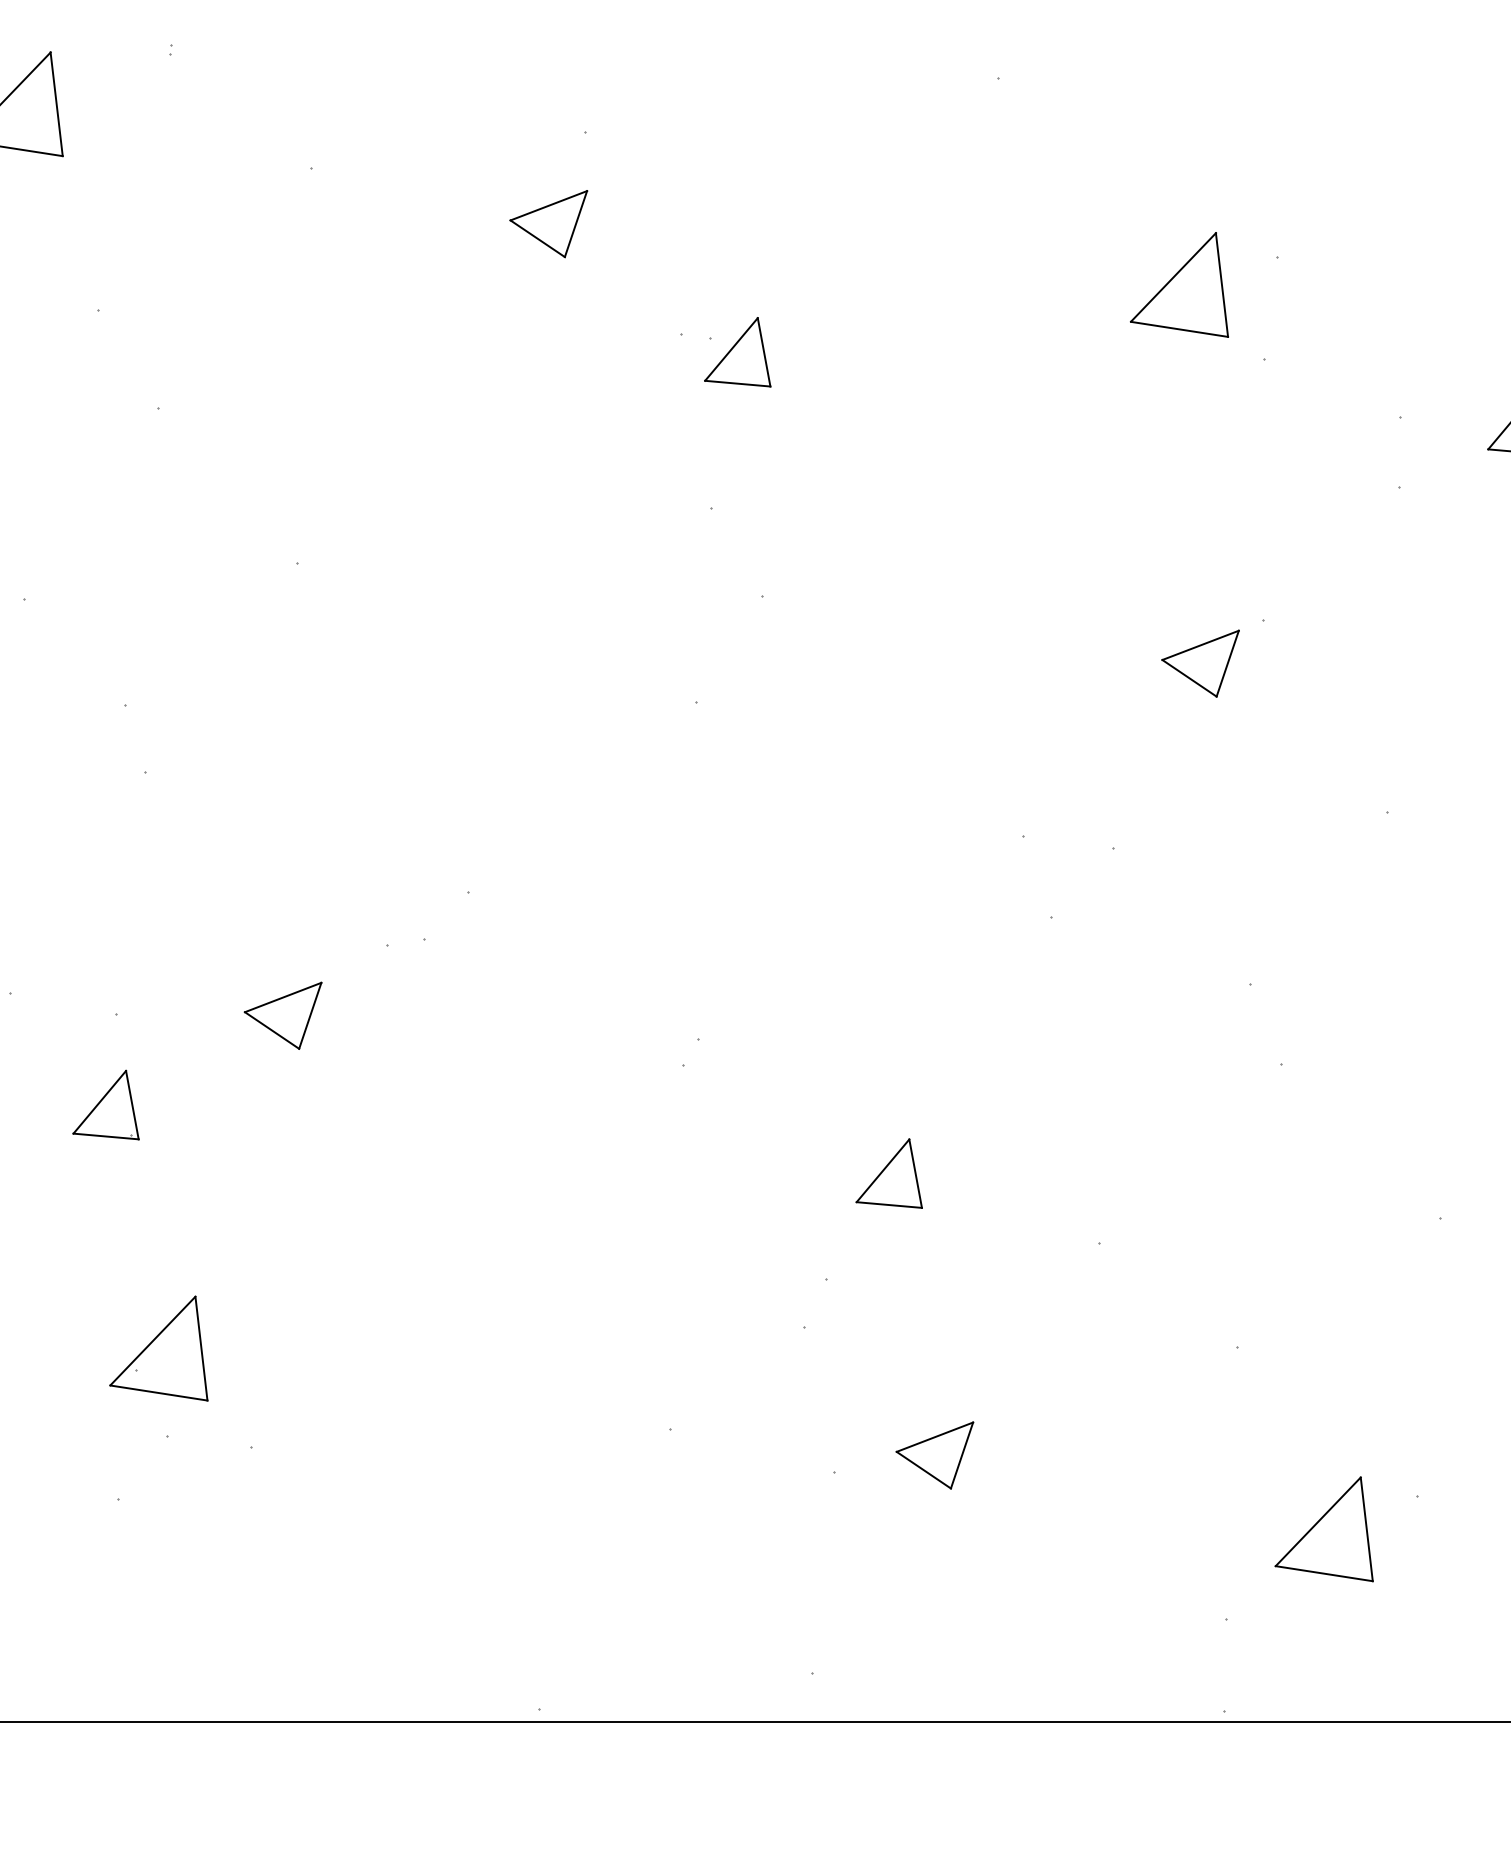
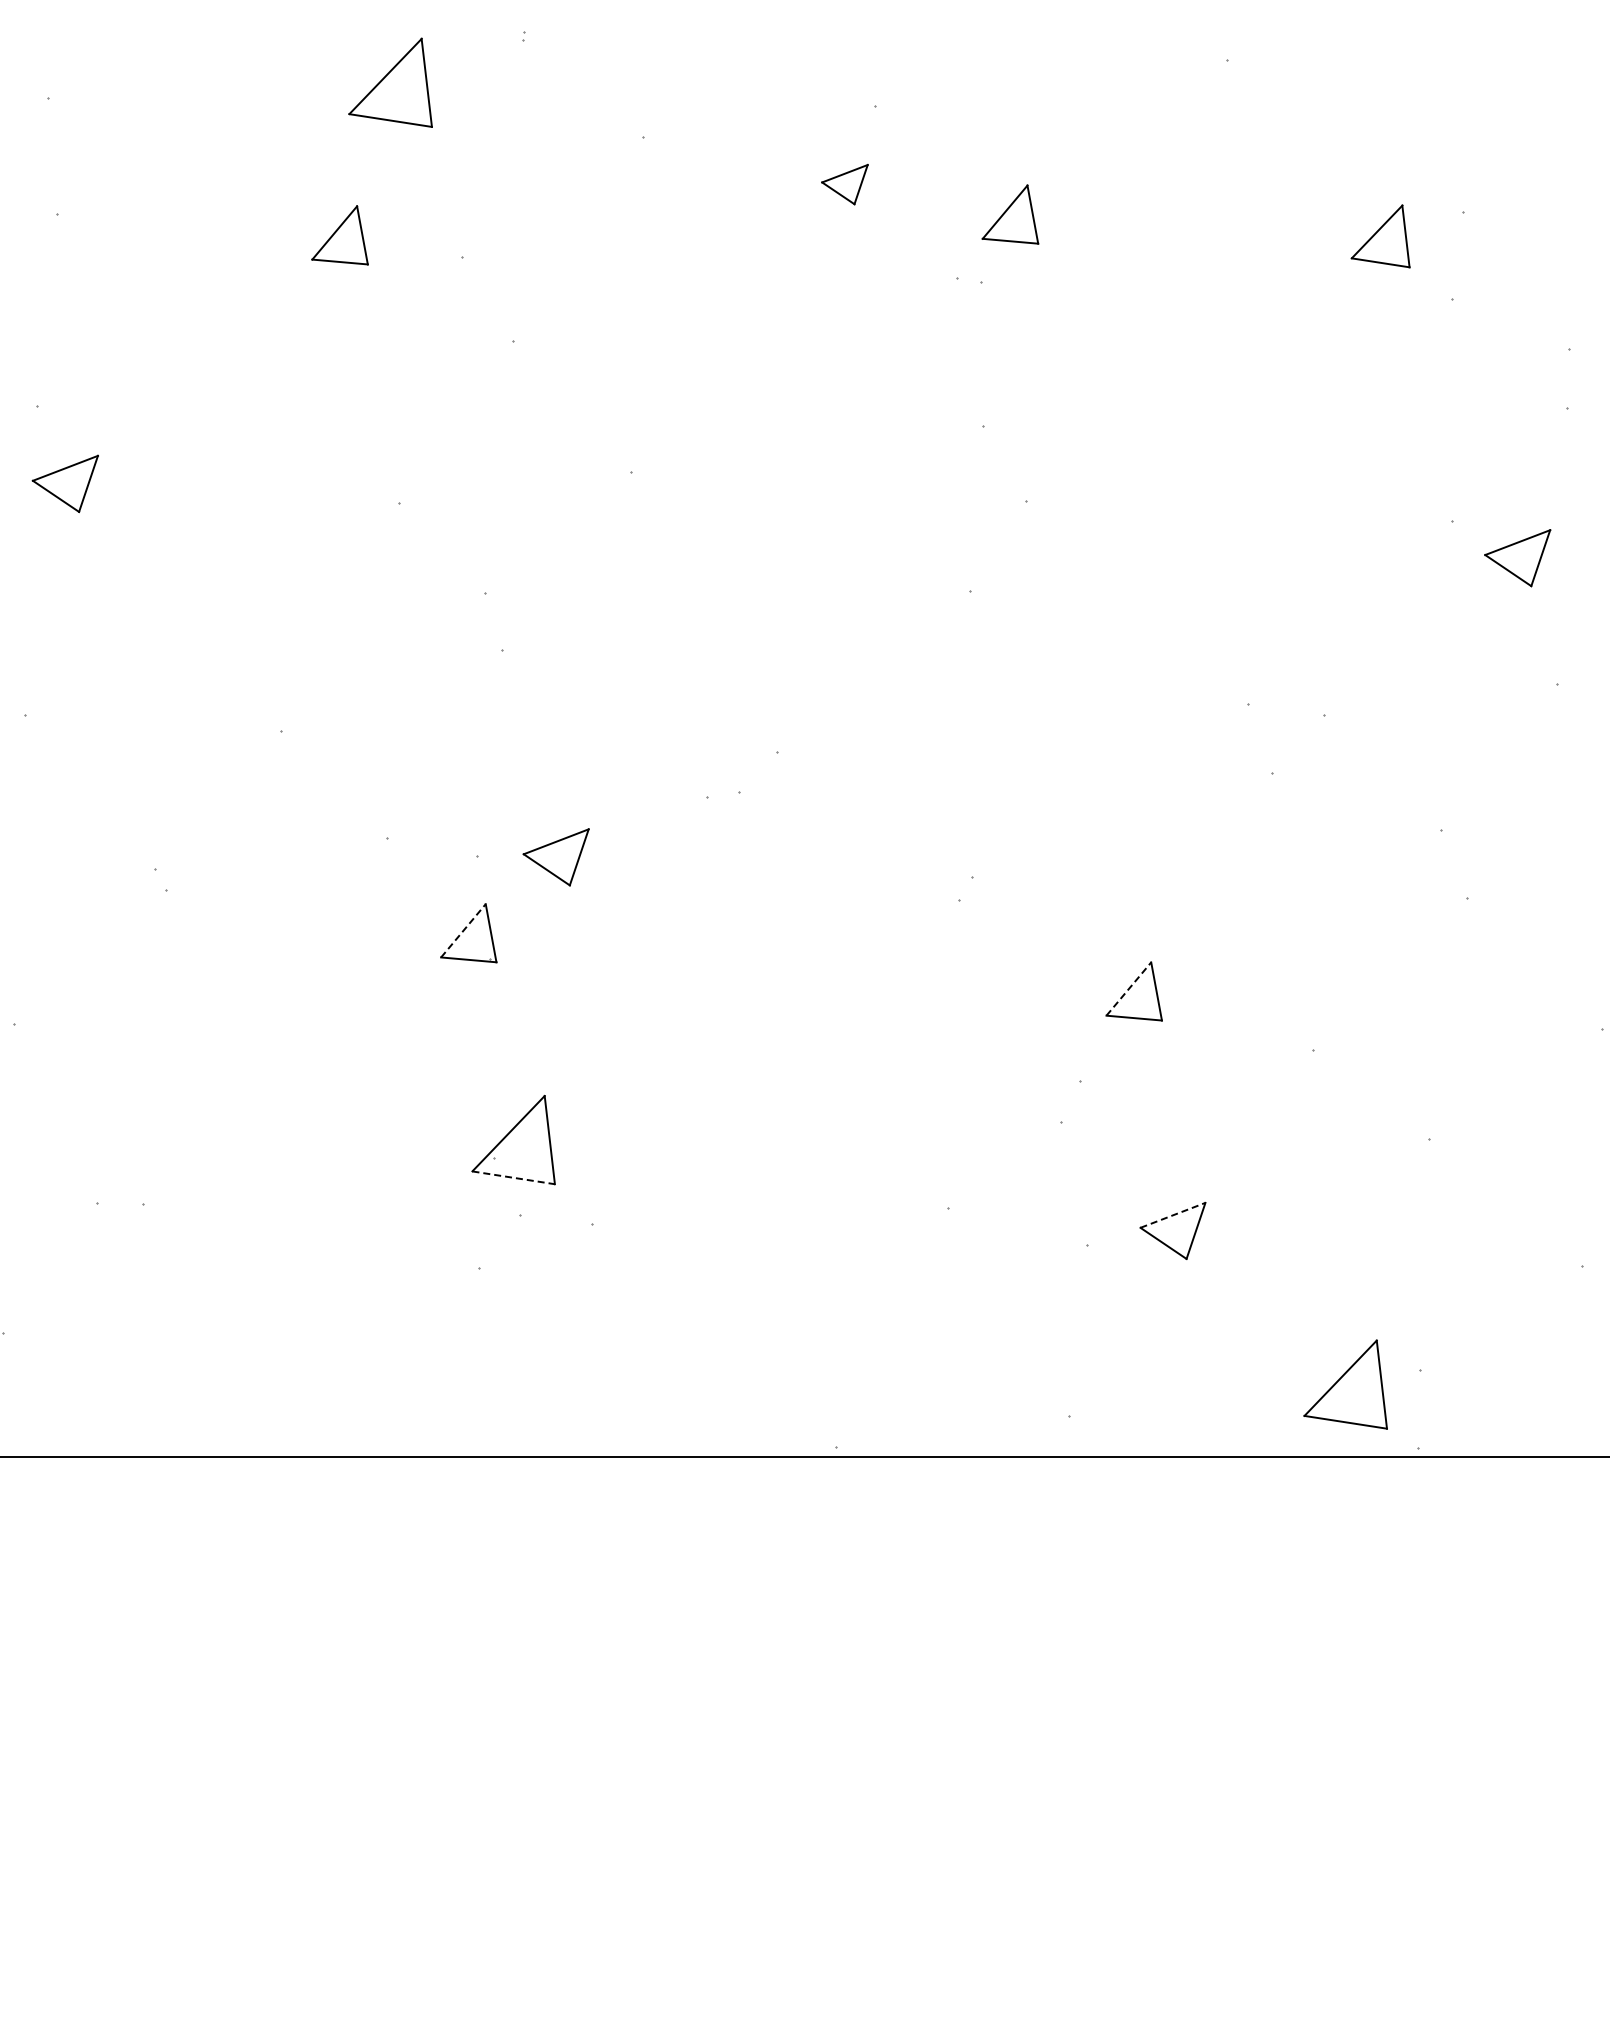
part: (548, 223) -> (844, 184), size x0.7
part: (1179, 285) -> (1380, 236), size x0.7
part: (737, 352) -> (1010, 214), moved
part: (1200, 664) -> (1517, 558), moved
part: (282, 1016) -> (555, 857), moved
line: (99, 1101) -> (463, 930), solid -> dashed
line: (882, 1171) -> (1128, 989), solid -> dashed
line: (158, 1392) -> (513, 1177), solid -> dashed
line: (934, 1437) -> (1172, 1215), solid -> dashed
part: (1323, 1529) -> (1345, 1384), moved

